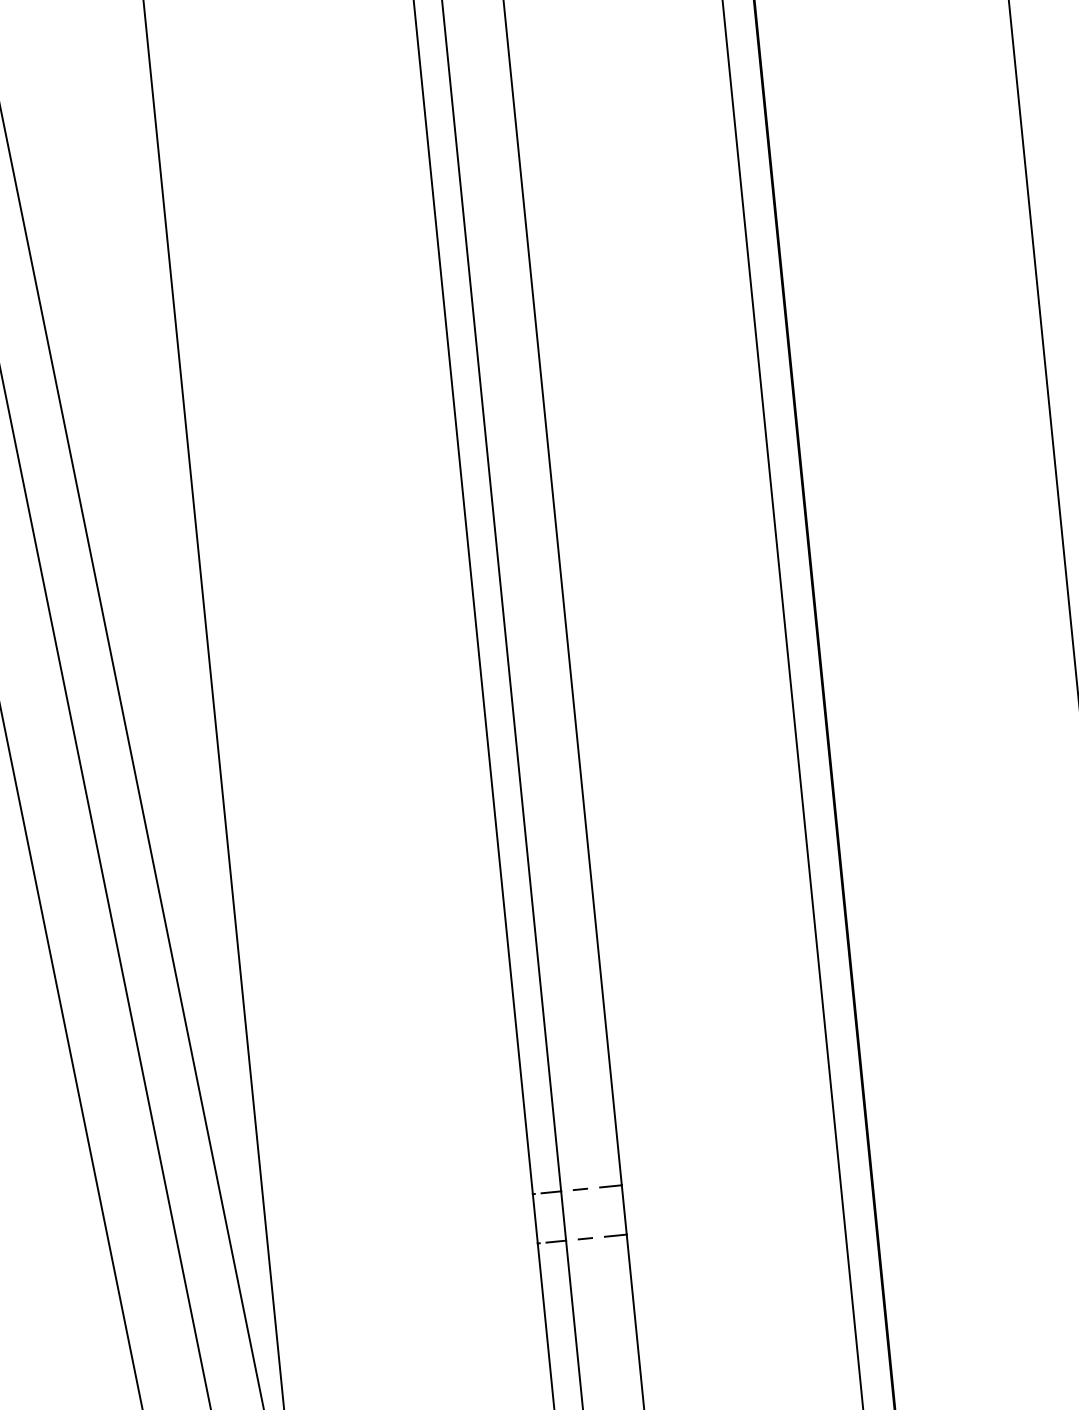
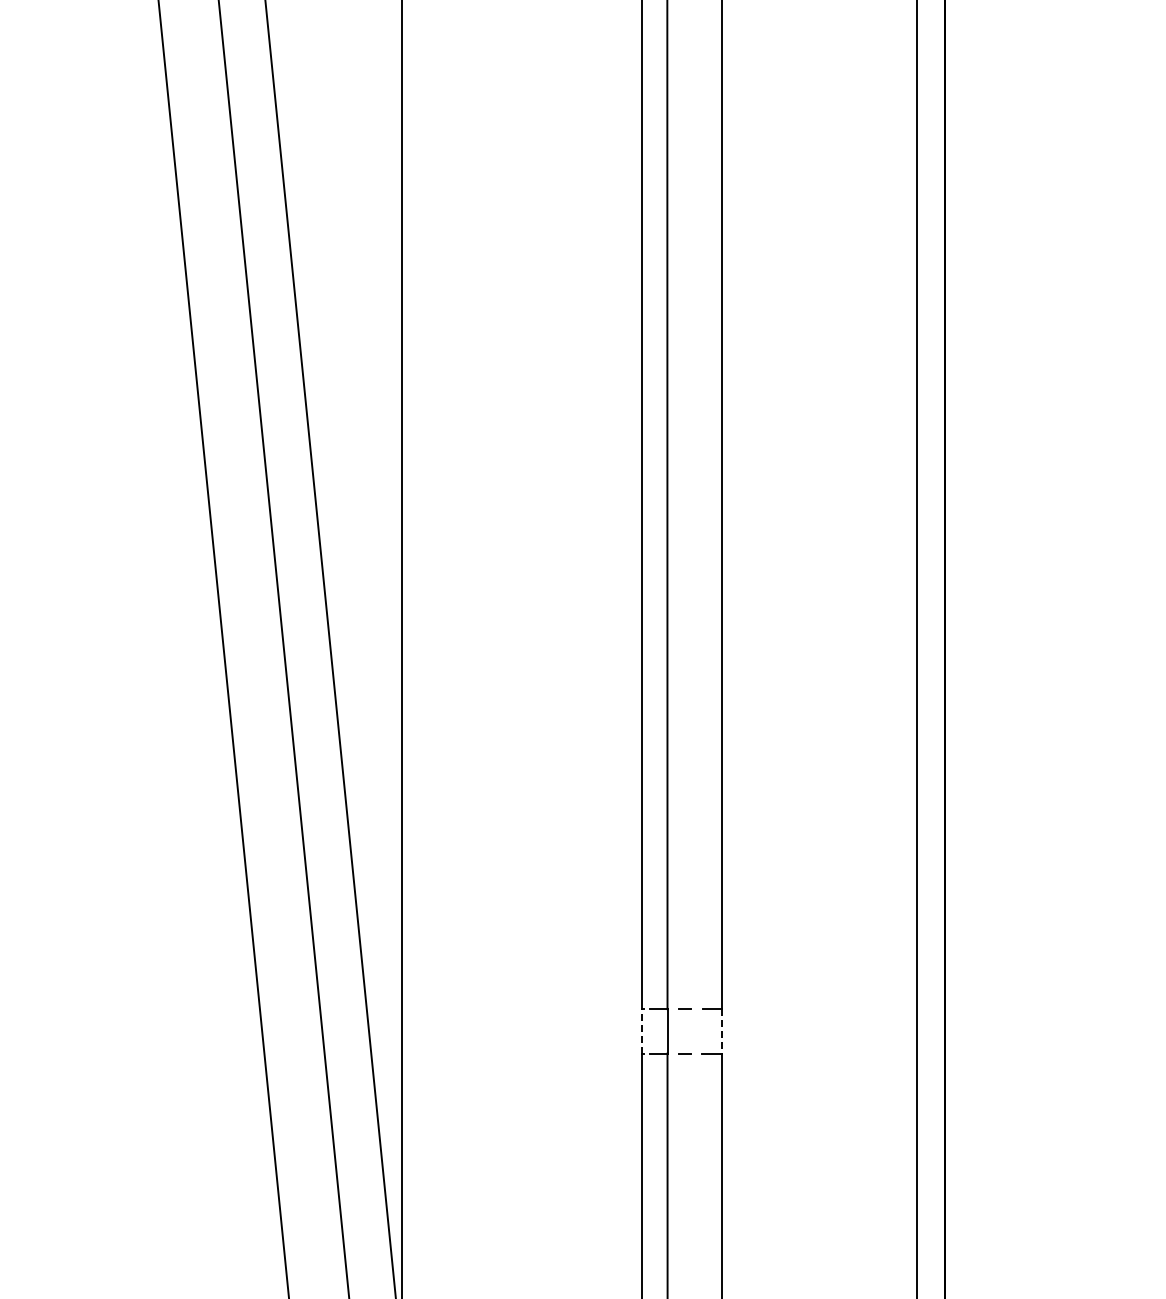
line: (624, 1210) -> (722, 1031), solid -> dashed
line: (535, 1217) -> (642, 1030), solid -> dashed

